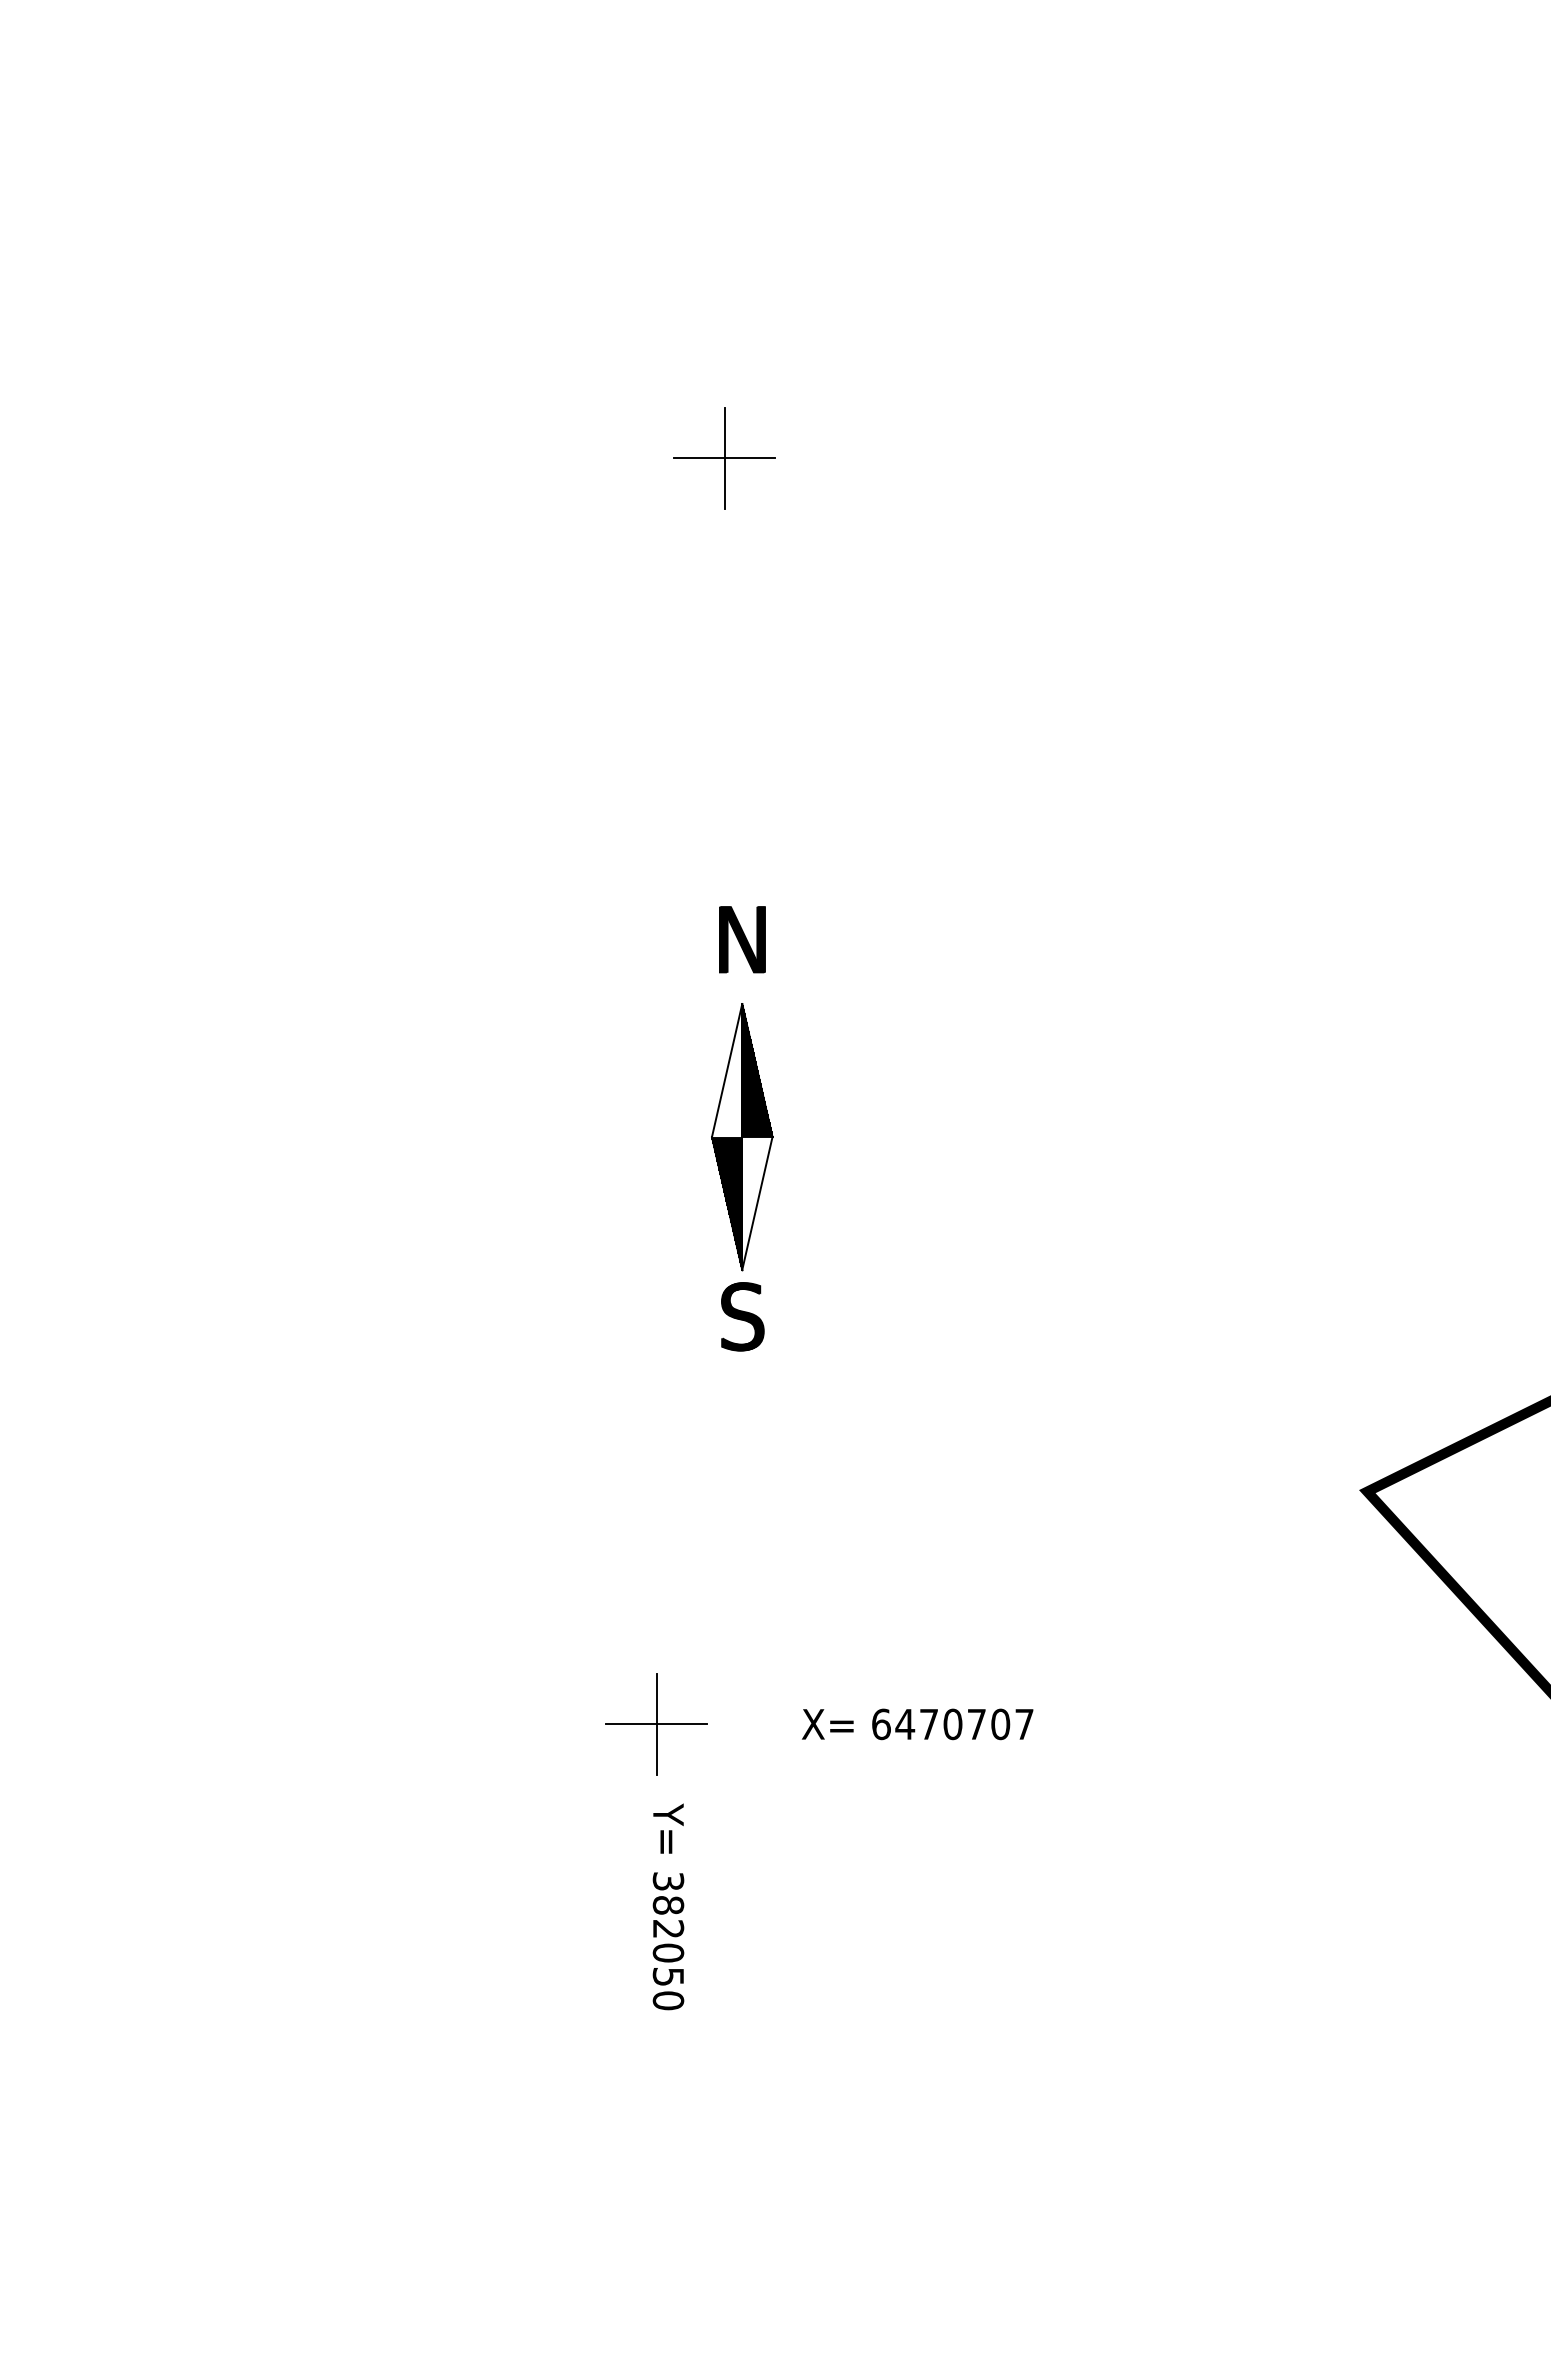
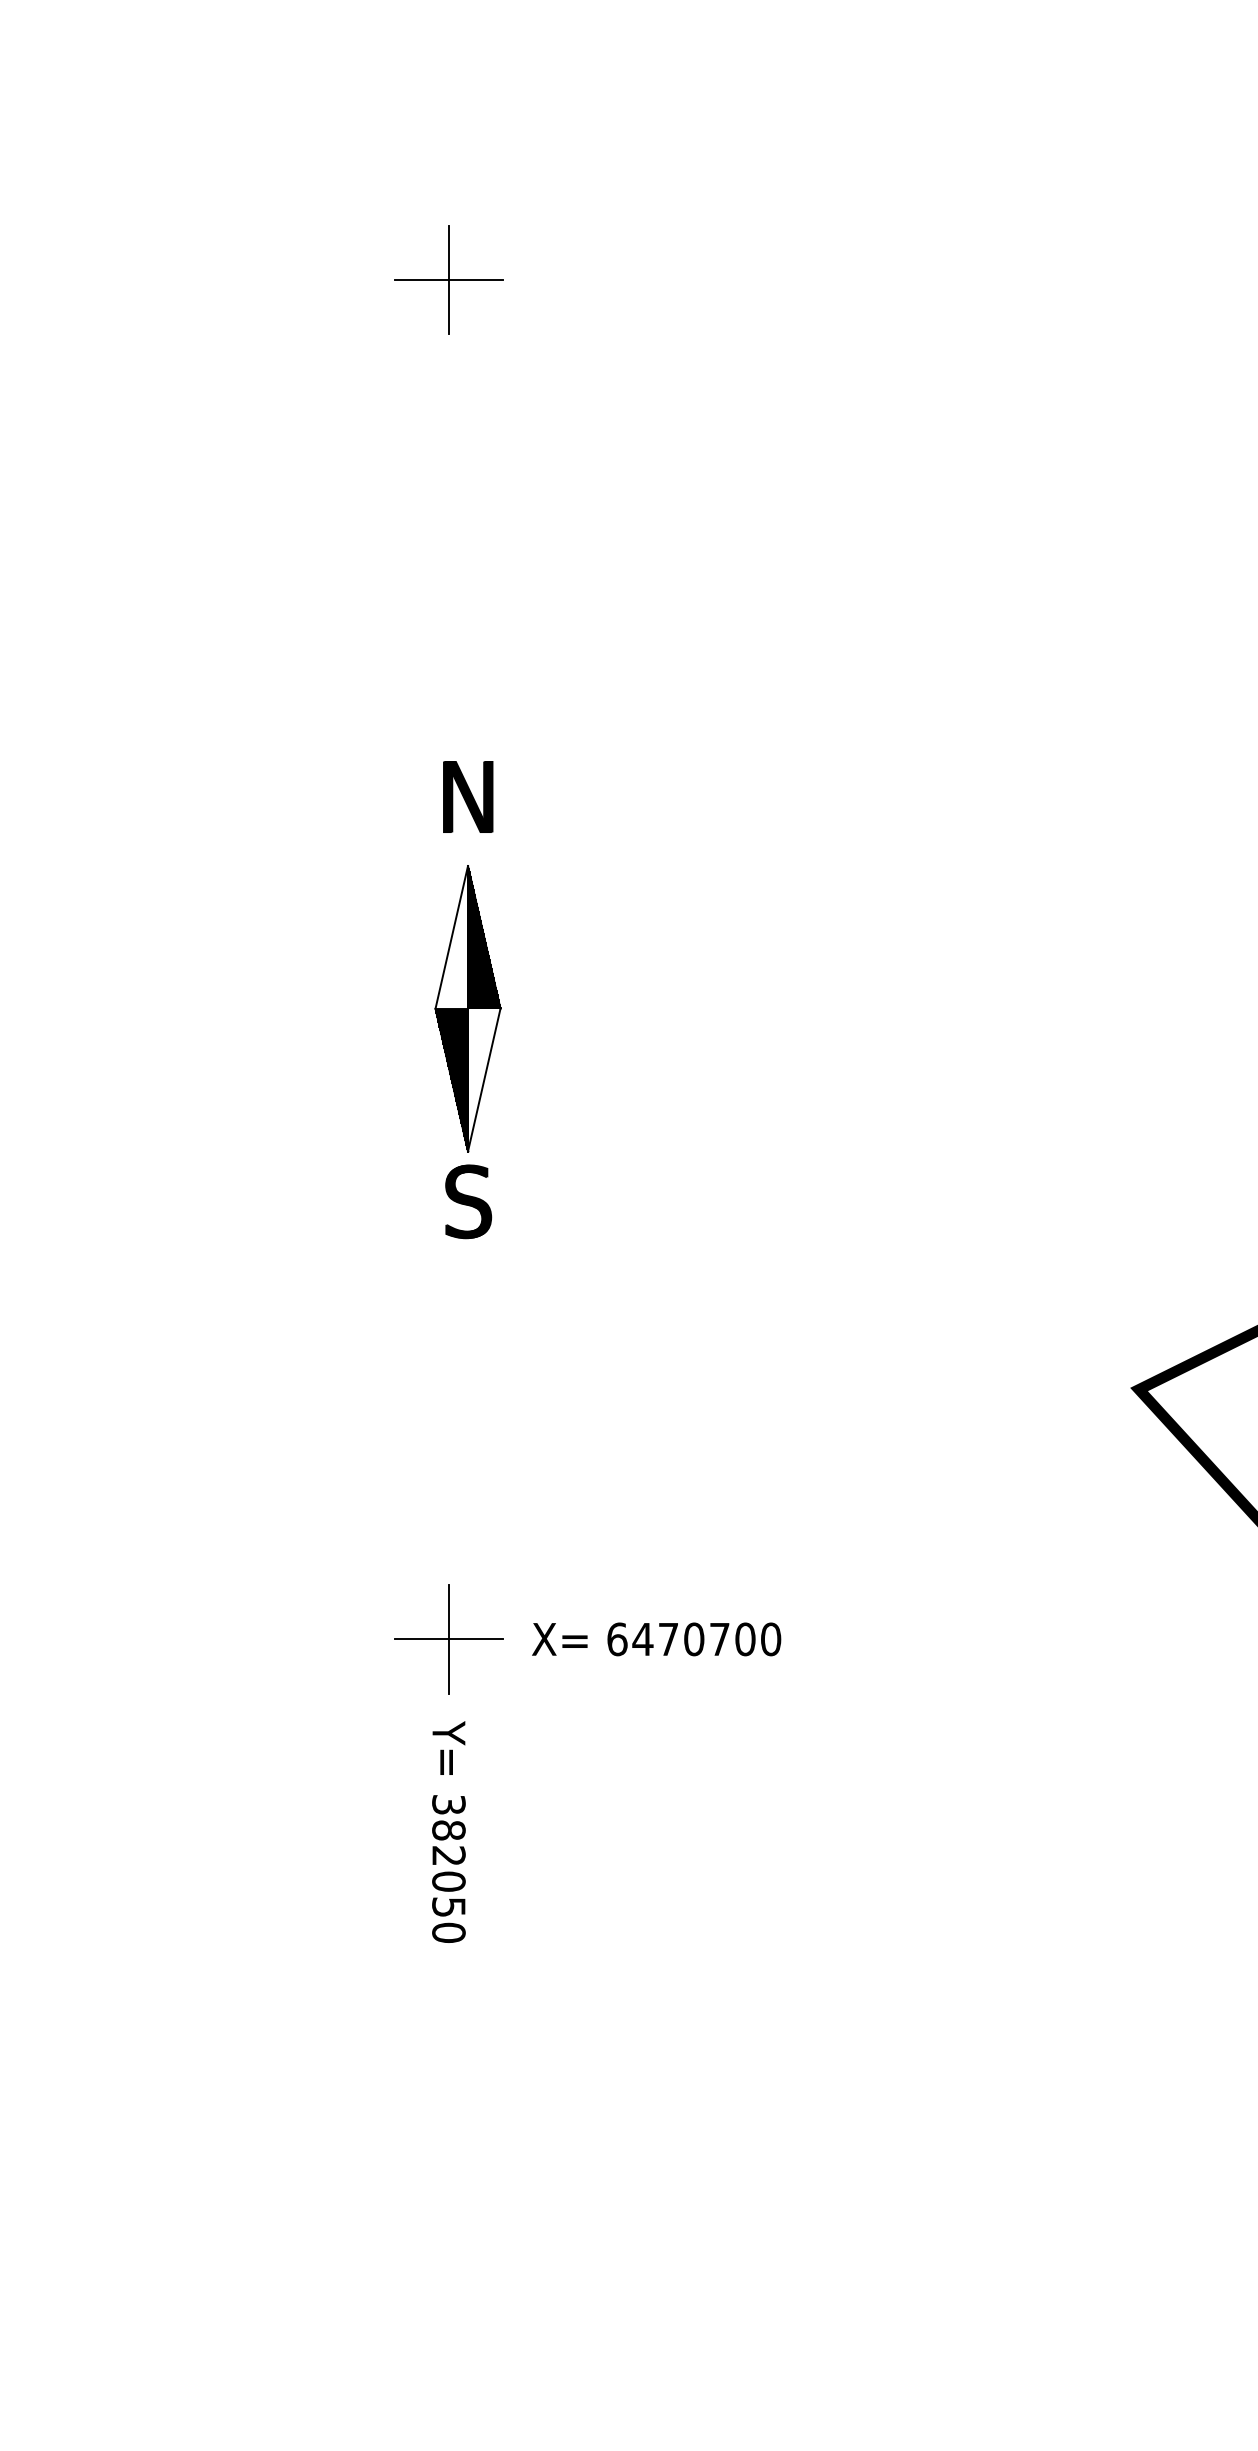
part: (656, 1724) -> (448, 1639), moved
text: (1024, 1724) -> (771, 1639), 6470707 -> 6470700
text: (668, 1906) -> (448, 1831), moved

